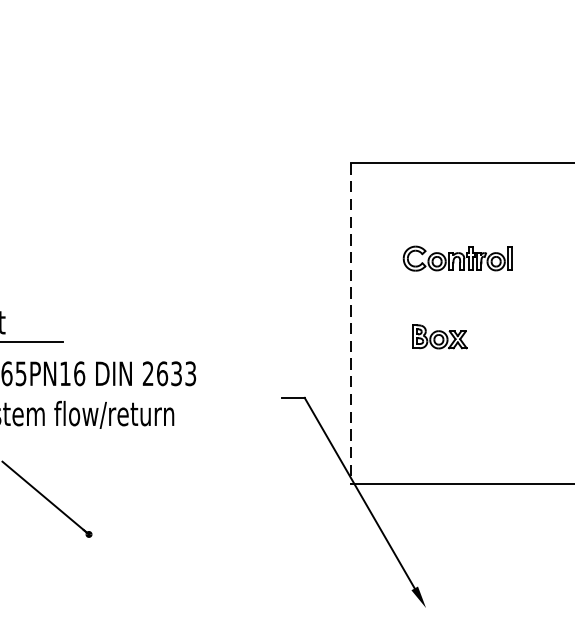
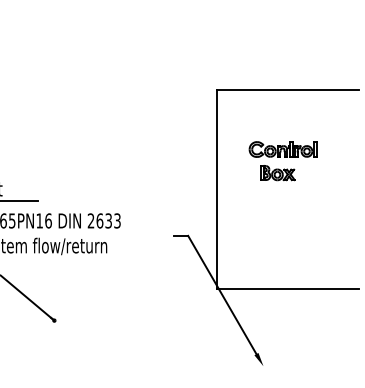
line: (350, 323) -> (216, 189), dashed -> solid
part: (438, 337) -> (277, 173), moved

